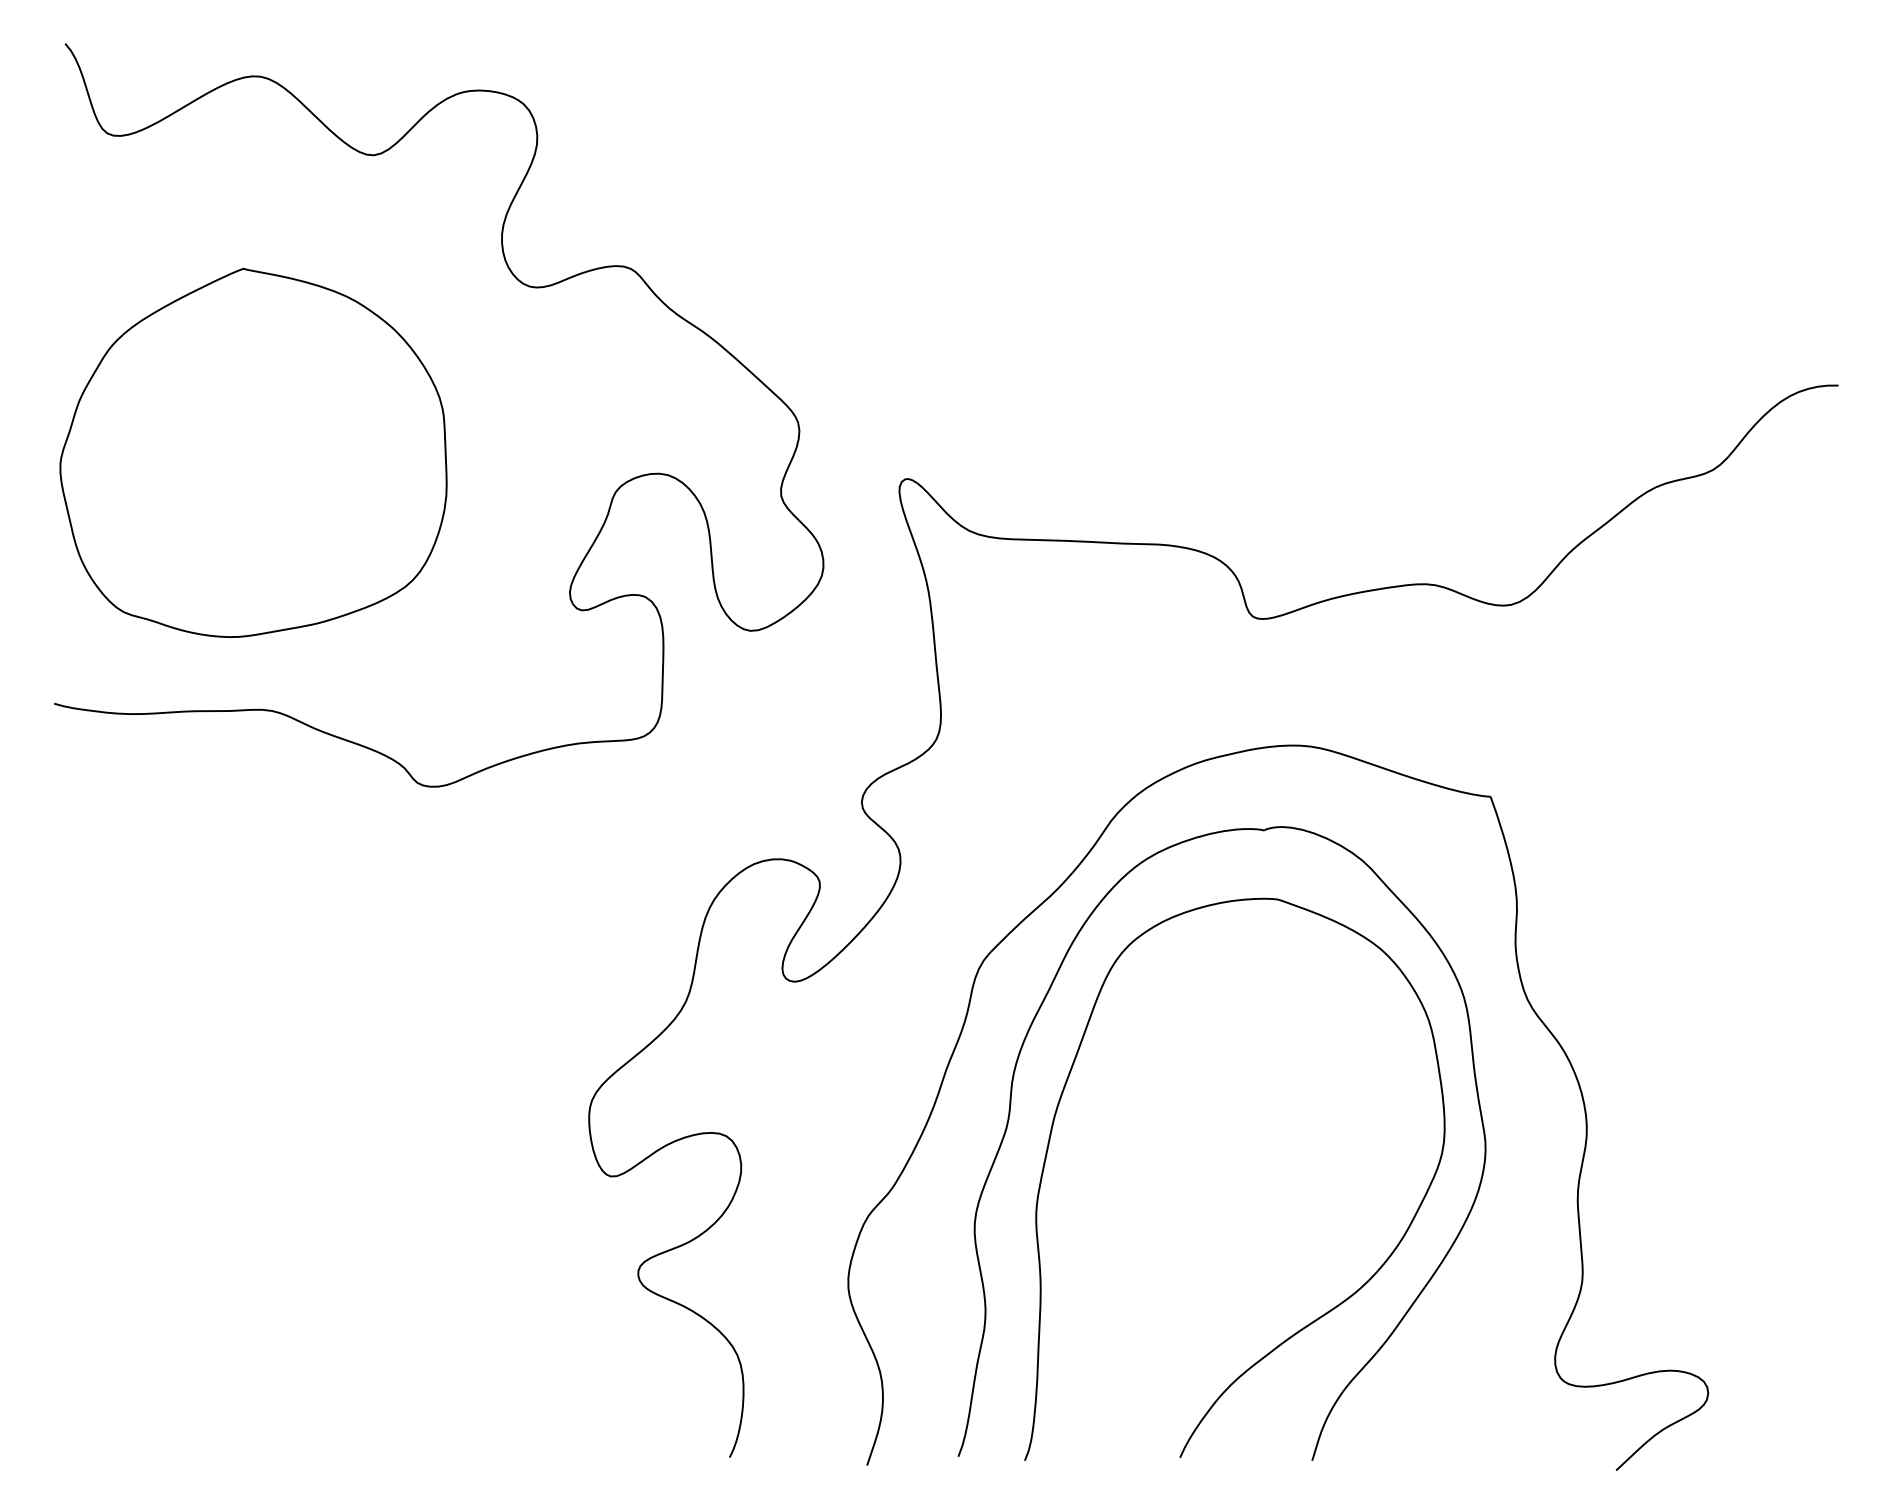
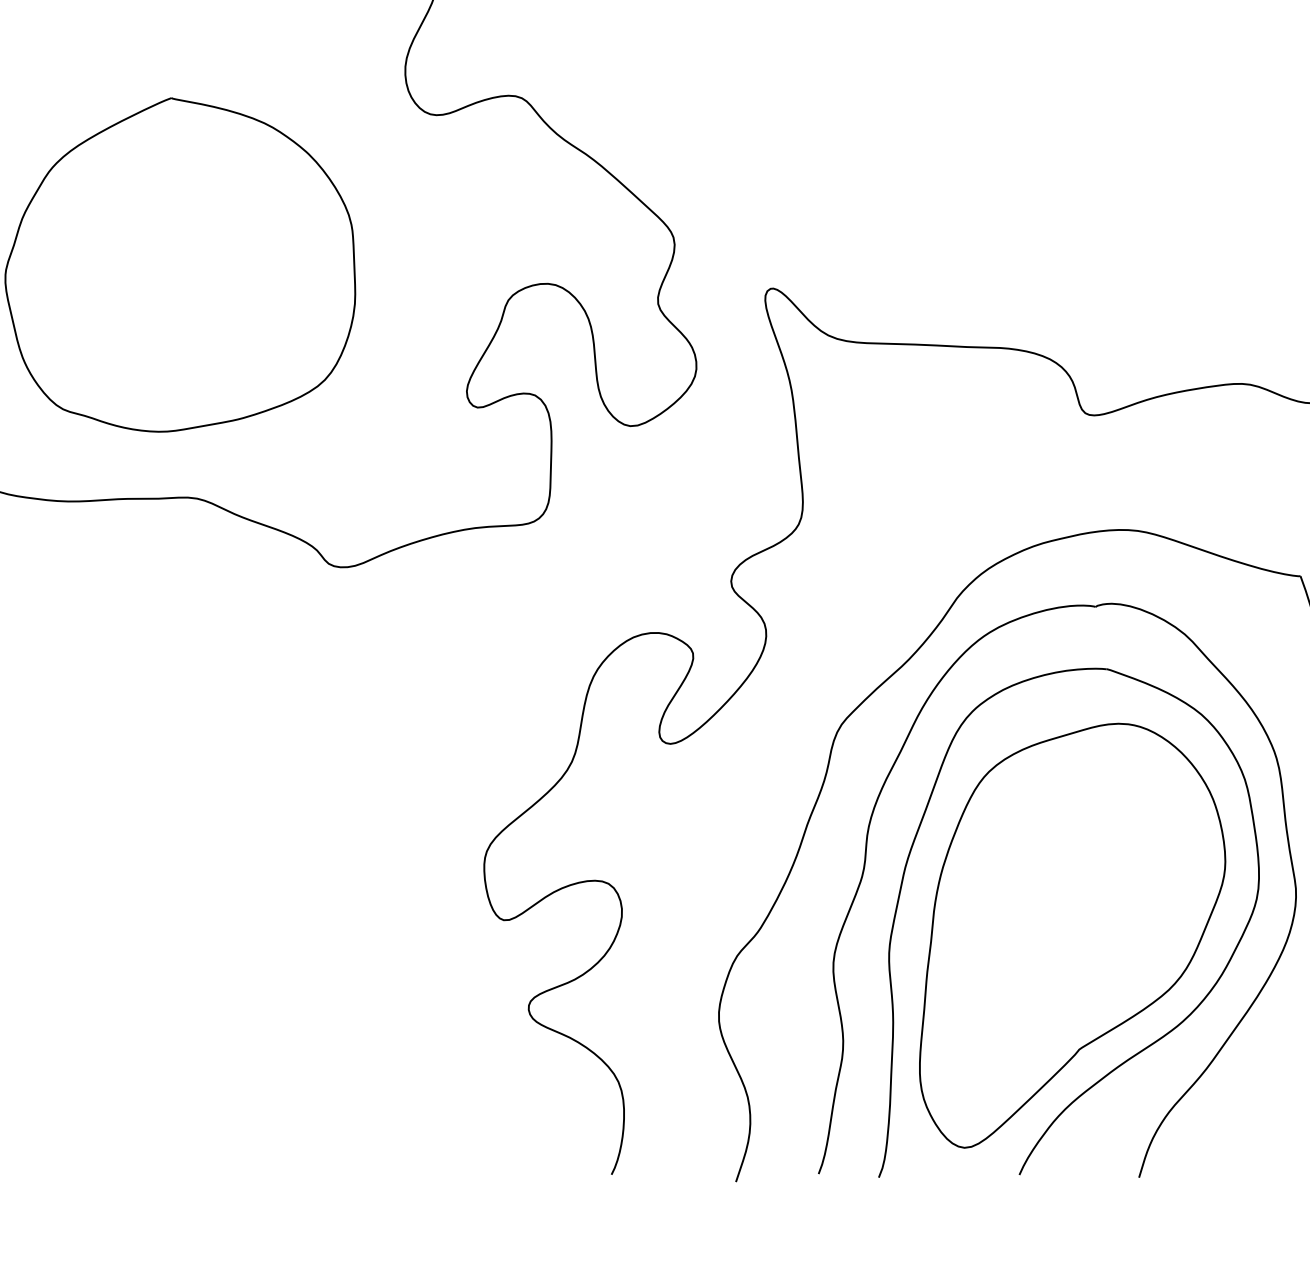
part: (1238, 1193) -> (1072, 935), added

